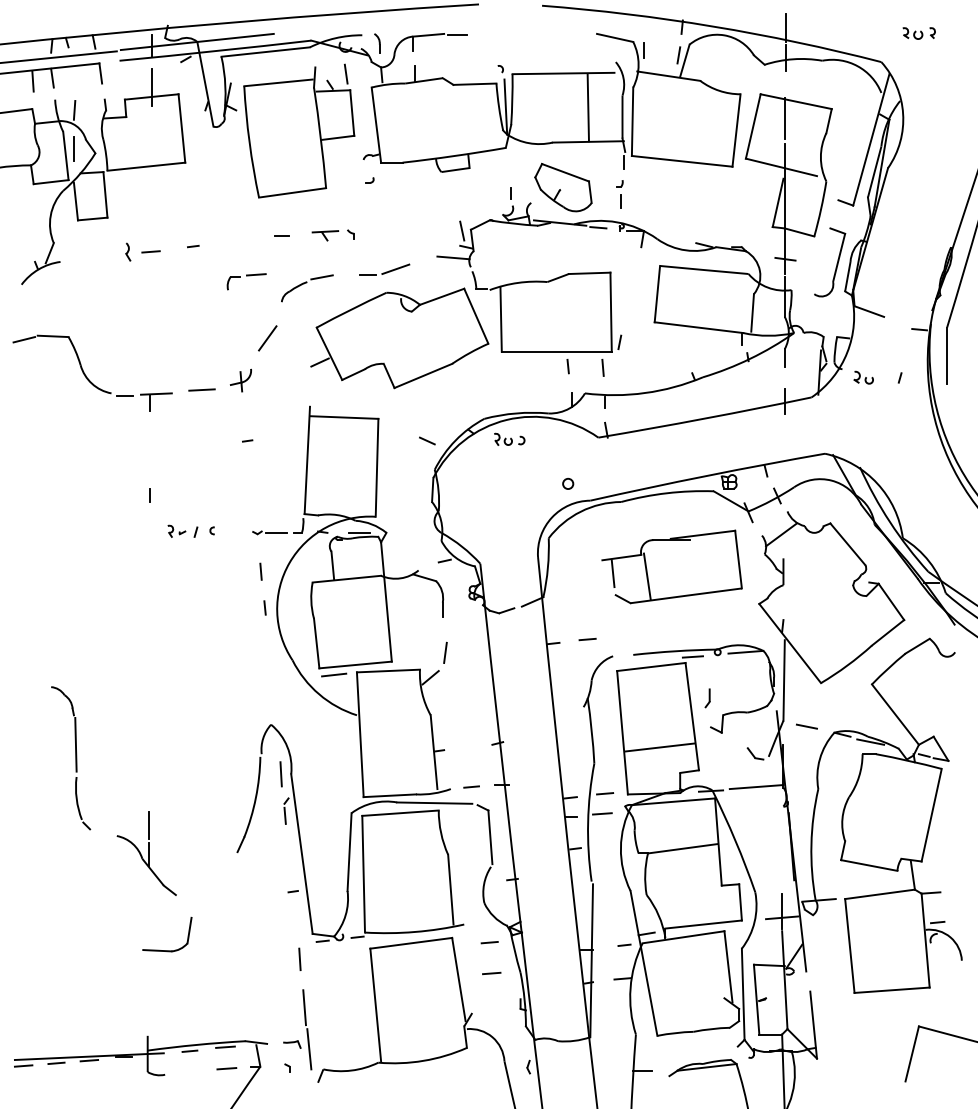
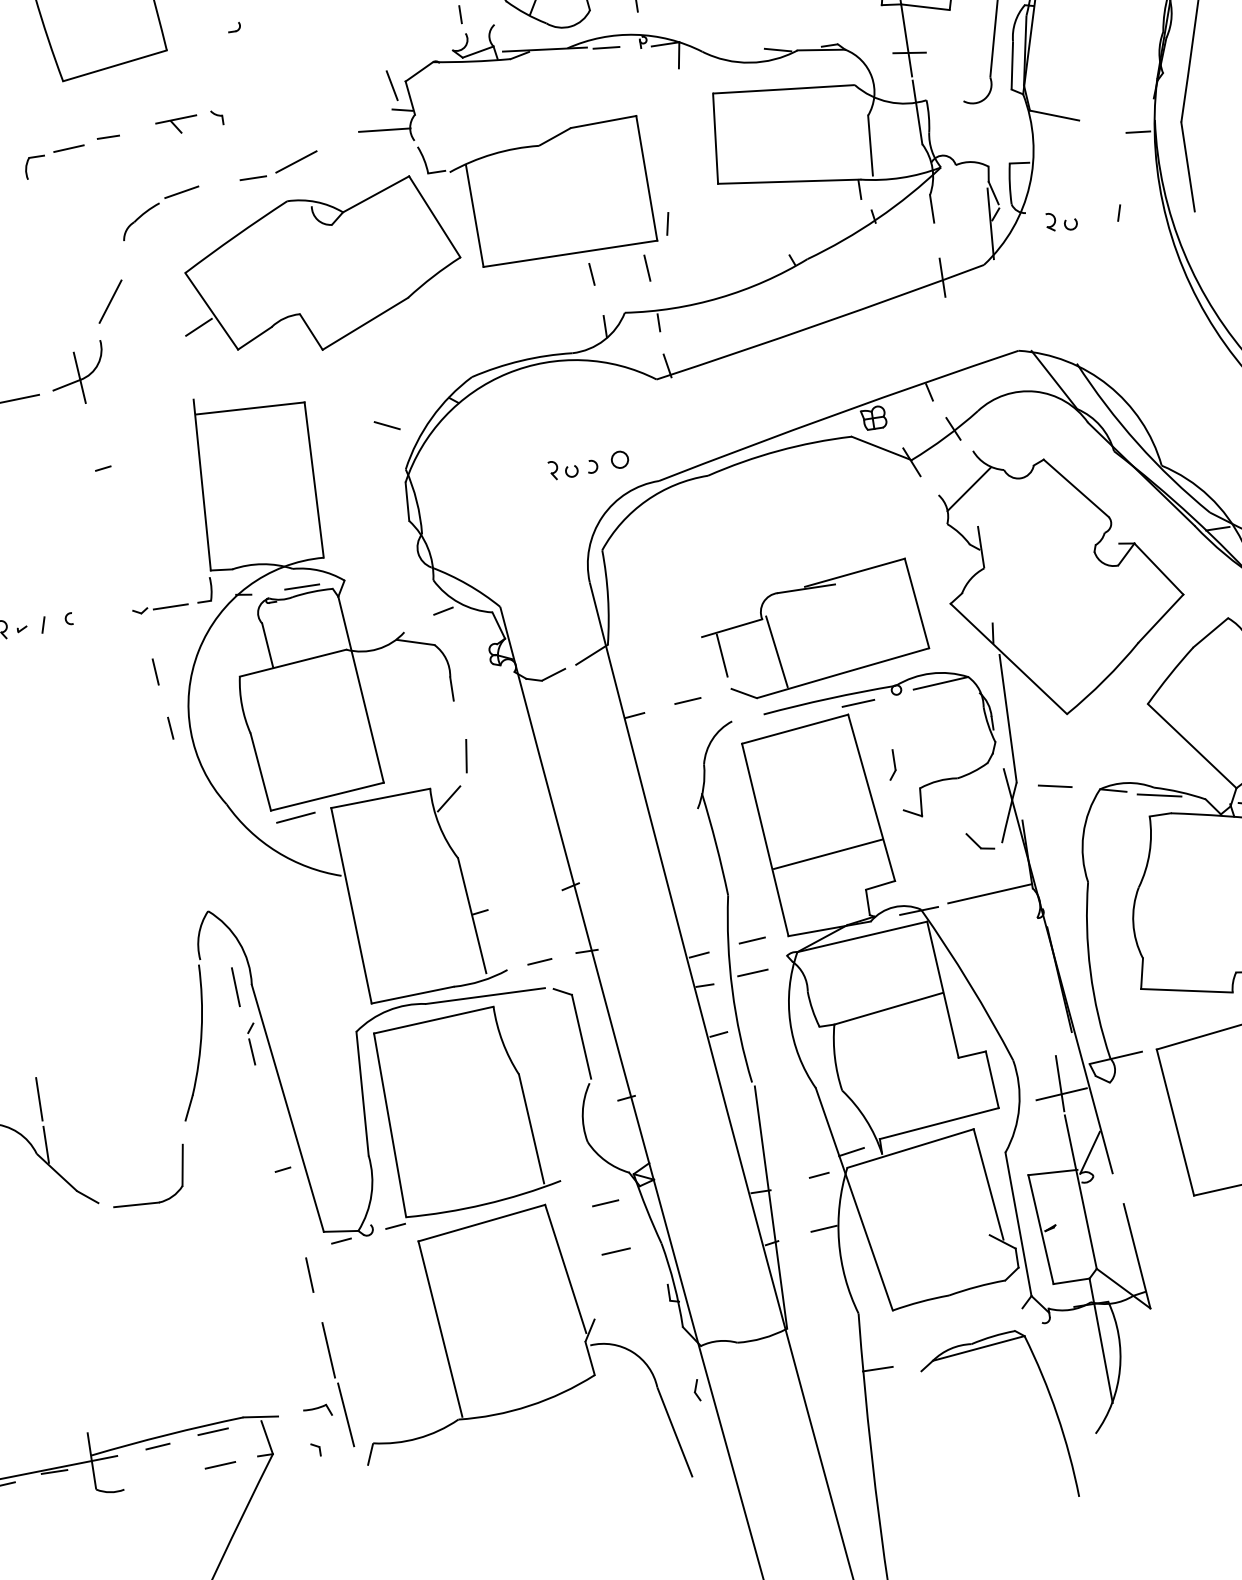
part: (246, 281) -> (55, 161), moved
part: (240, 380) -> (77, 374), size x1.67
part: (509, 438) -> (572, 466), moved
part: (671, 566) -> (812, 630), moved
part: (167, 950) -> (152, 1202), moved

